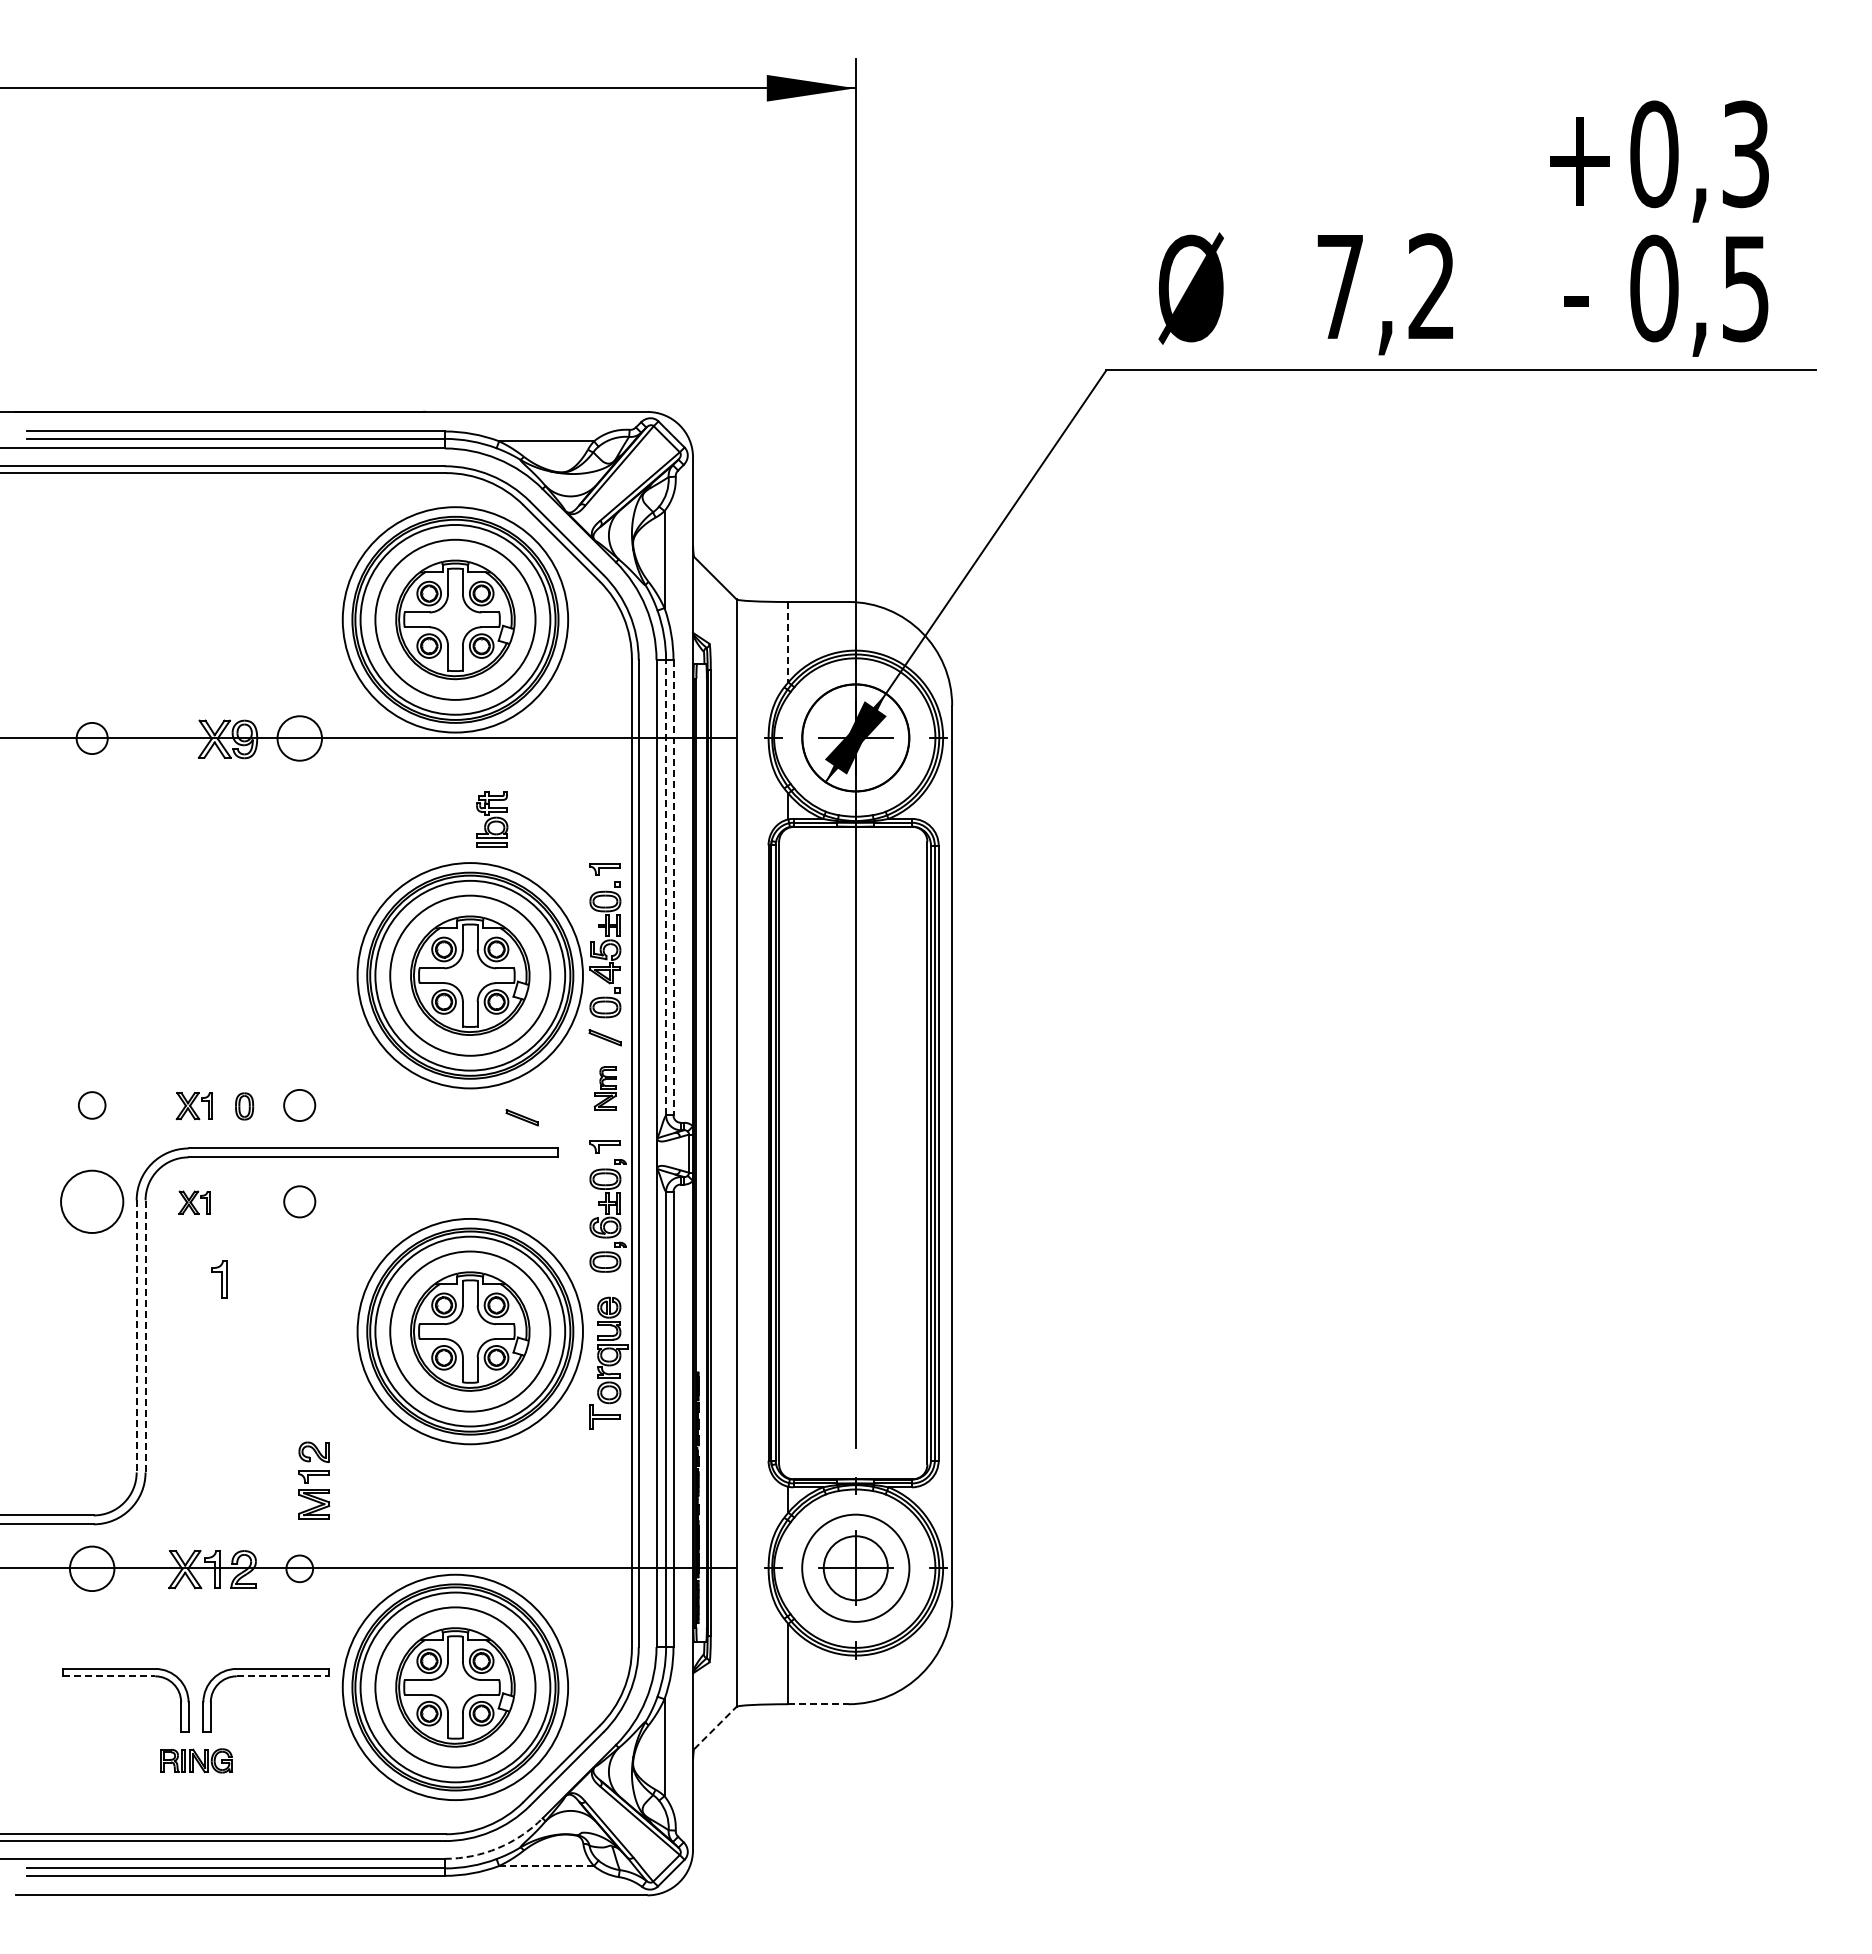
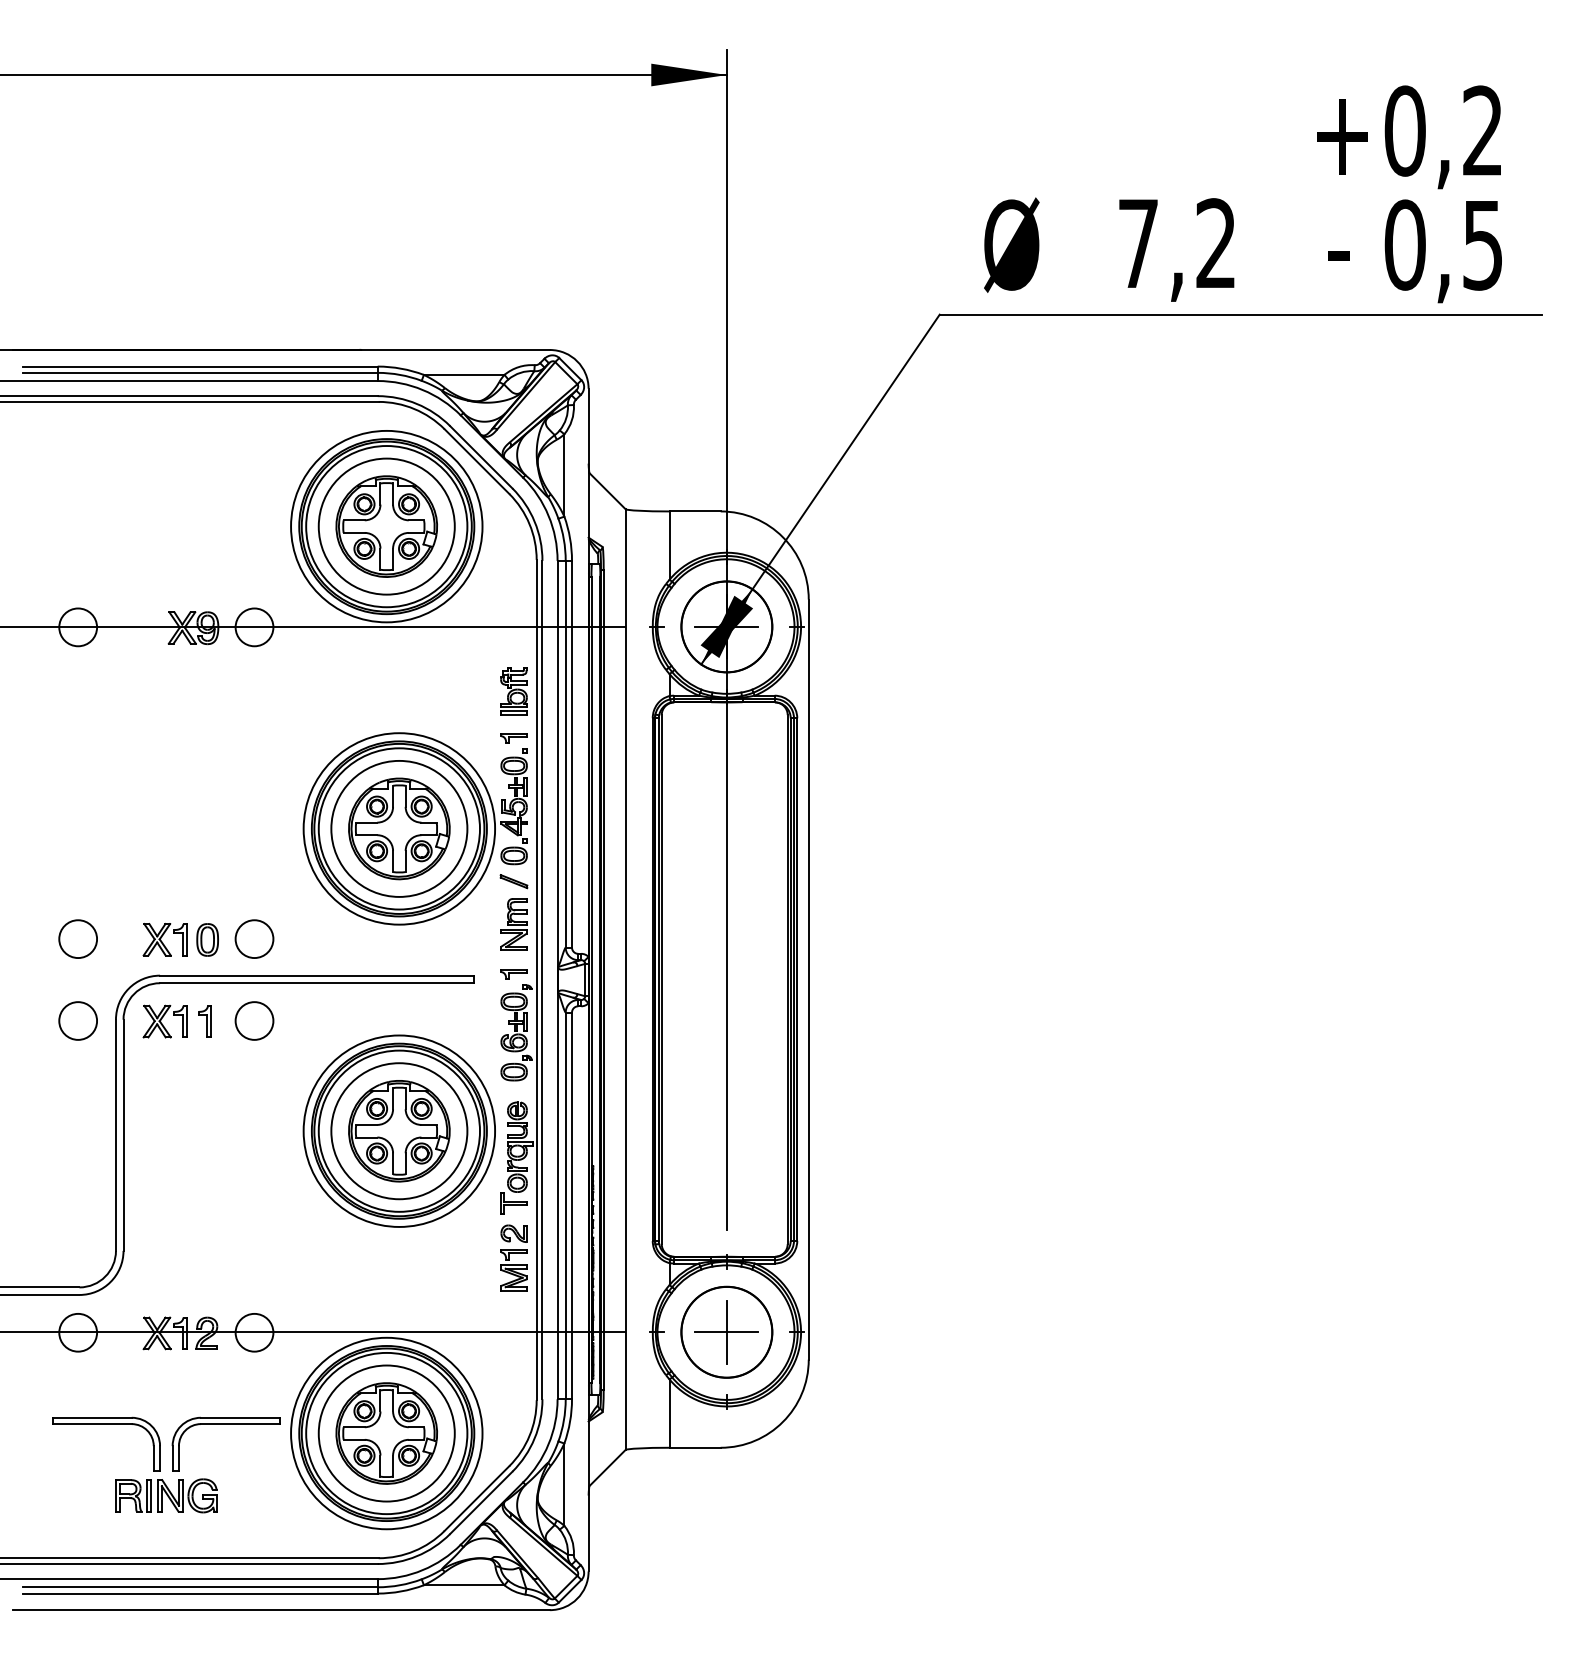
text: (1745, 154) -> (1482, 131), 0,3 -> 0,2
line: (788, 642) -> (669, 545), dashed -> solid
circle: (91, 738) -> (77, 627), size x1.43
part: (492, 819) -> (514, 691), moved
line: (666, 887) -> (566, 753), dashed -> solid
line: (673, 887) -> (572, 753), dashed -> solid
part: (605, 1088) -> (514, 924), size x1.43
circle: (91, 1105) -> (77, 939), size x1.67
part: (194, 1105) -> (165, 939), size x1.43
circle: (299, 1105) -> (254, 939), size x1.43
part: (244, 1106) -> (207, 940), size x1.43
part: (521, 1117) -> (442, 949), removed
circle: (91, 1201) -> (77, 1020), size x0.71
circle: (299, 1201) -> (254, 1020), size x1.43
part: (194, 1202) -> (165, 1021), size x1.67
part: (219, 1279) -> (205, 1021), moved
line: (145, 1335) -> (123, 1134), dashed -> solid
line: (136, 1336) -> (115, 1135), dashed -> solid
part: (314, 1480) -> (514, 1257), moved
circle: (855, 1567) -> (726, 1331), size x1.67
circle: (299, 1568) -> (254, 1332), size x1.67
line: (109, 1676) -> (92, 1424), dashed -> solid
line: (283, 1676) -> (240, 1424), dashed -> solid
line: (818, 1704) -> (695, 1448), dashed -> solid
line: (715, 1728) -> (607, 1468), dashed -> solid
part: (196, 1760) -> (166, 1495), size x1.67
arc: (497, 1848) -> (422, 1570), dashed -> solid
line: (547, 1866) -> (464, 1585), dashed -> solid

